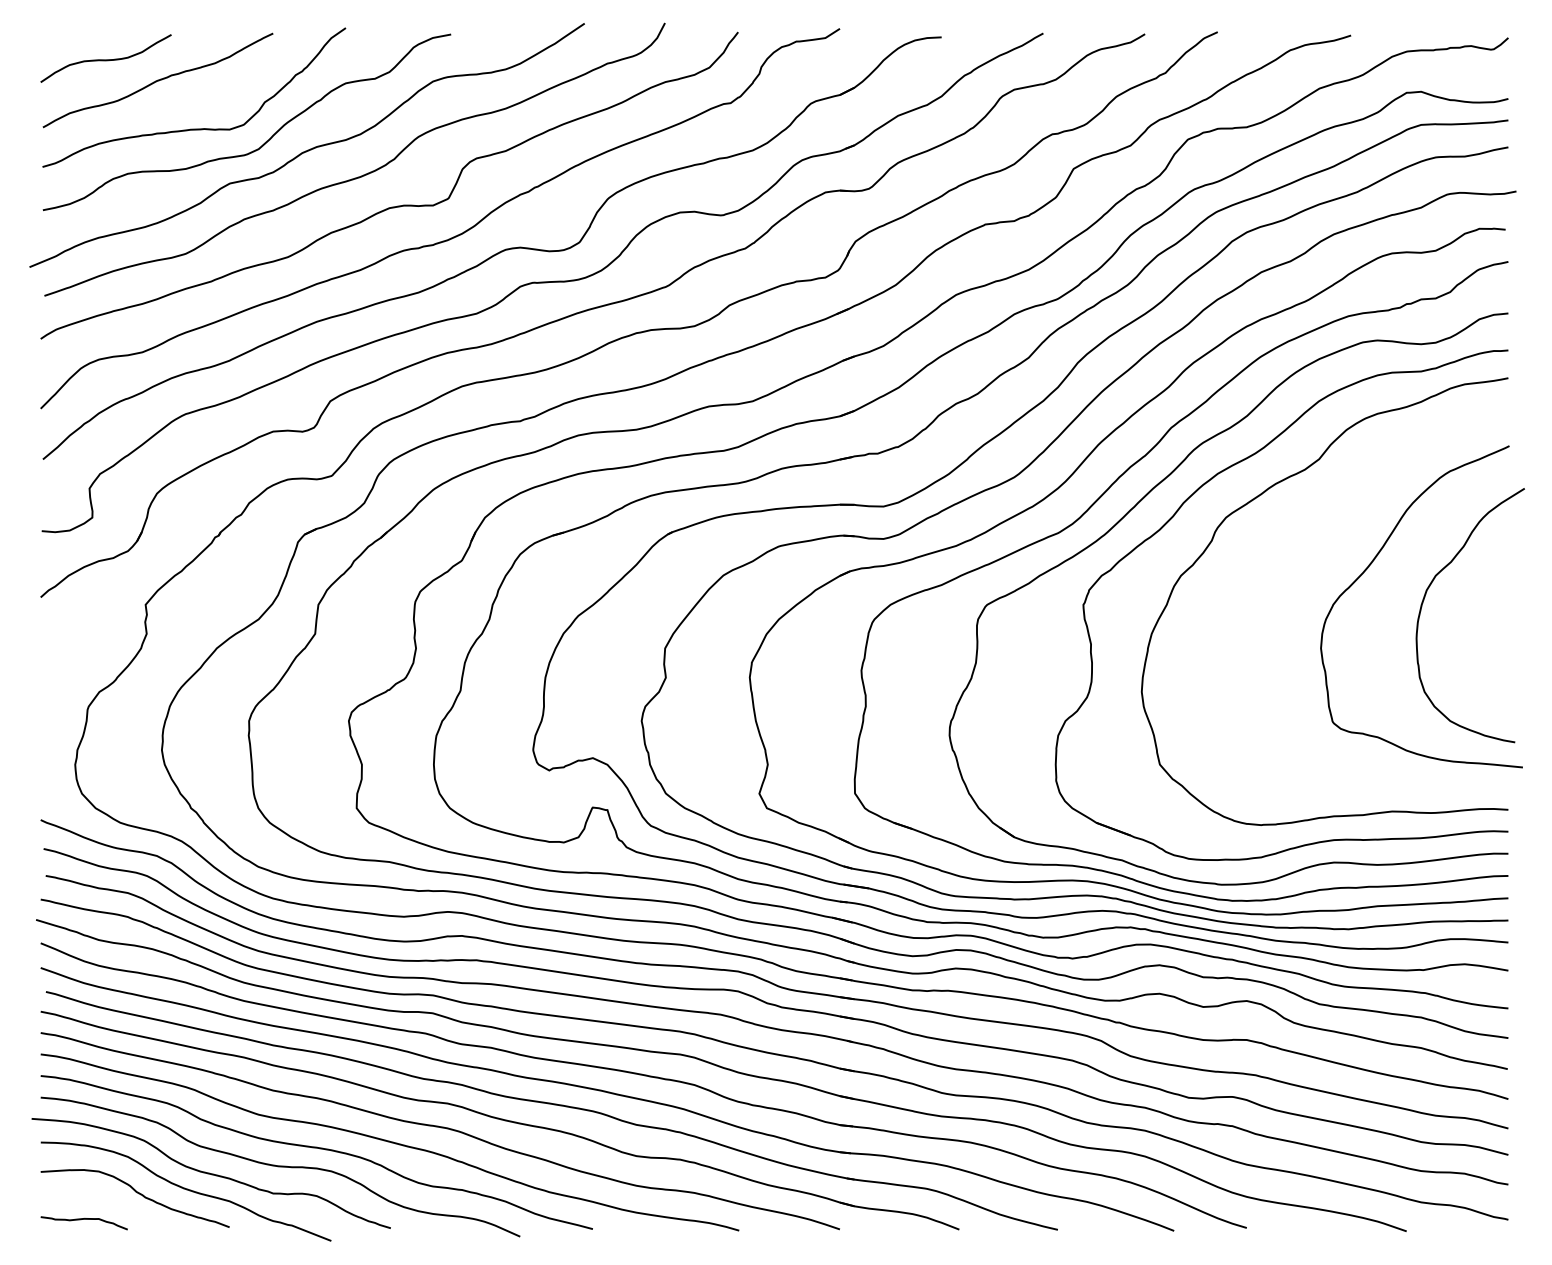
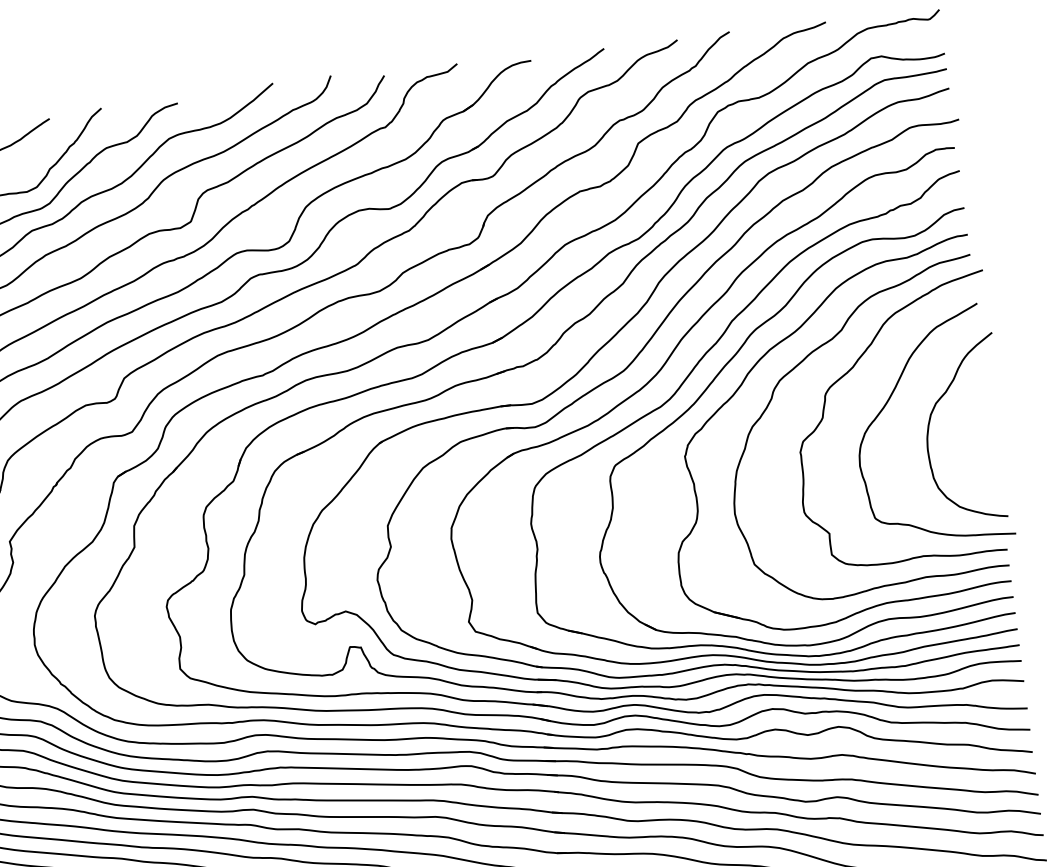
curve: (1320, 519) -> (847, 373), added

